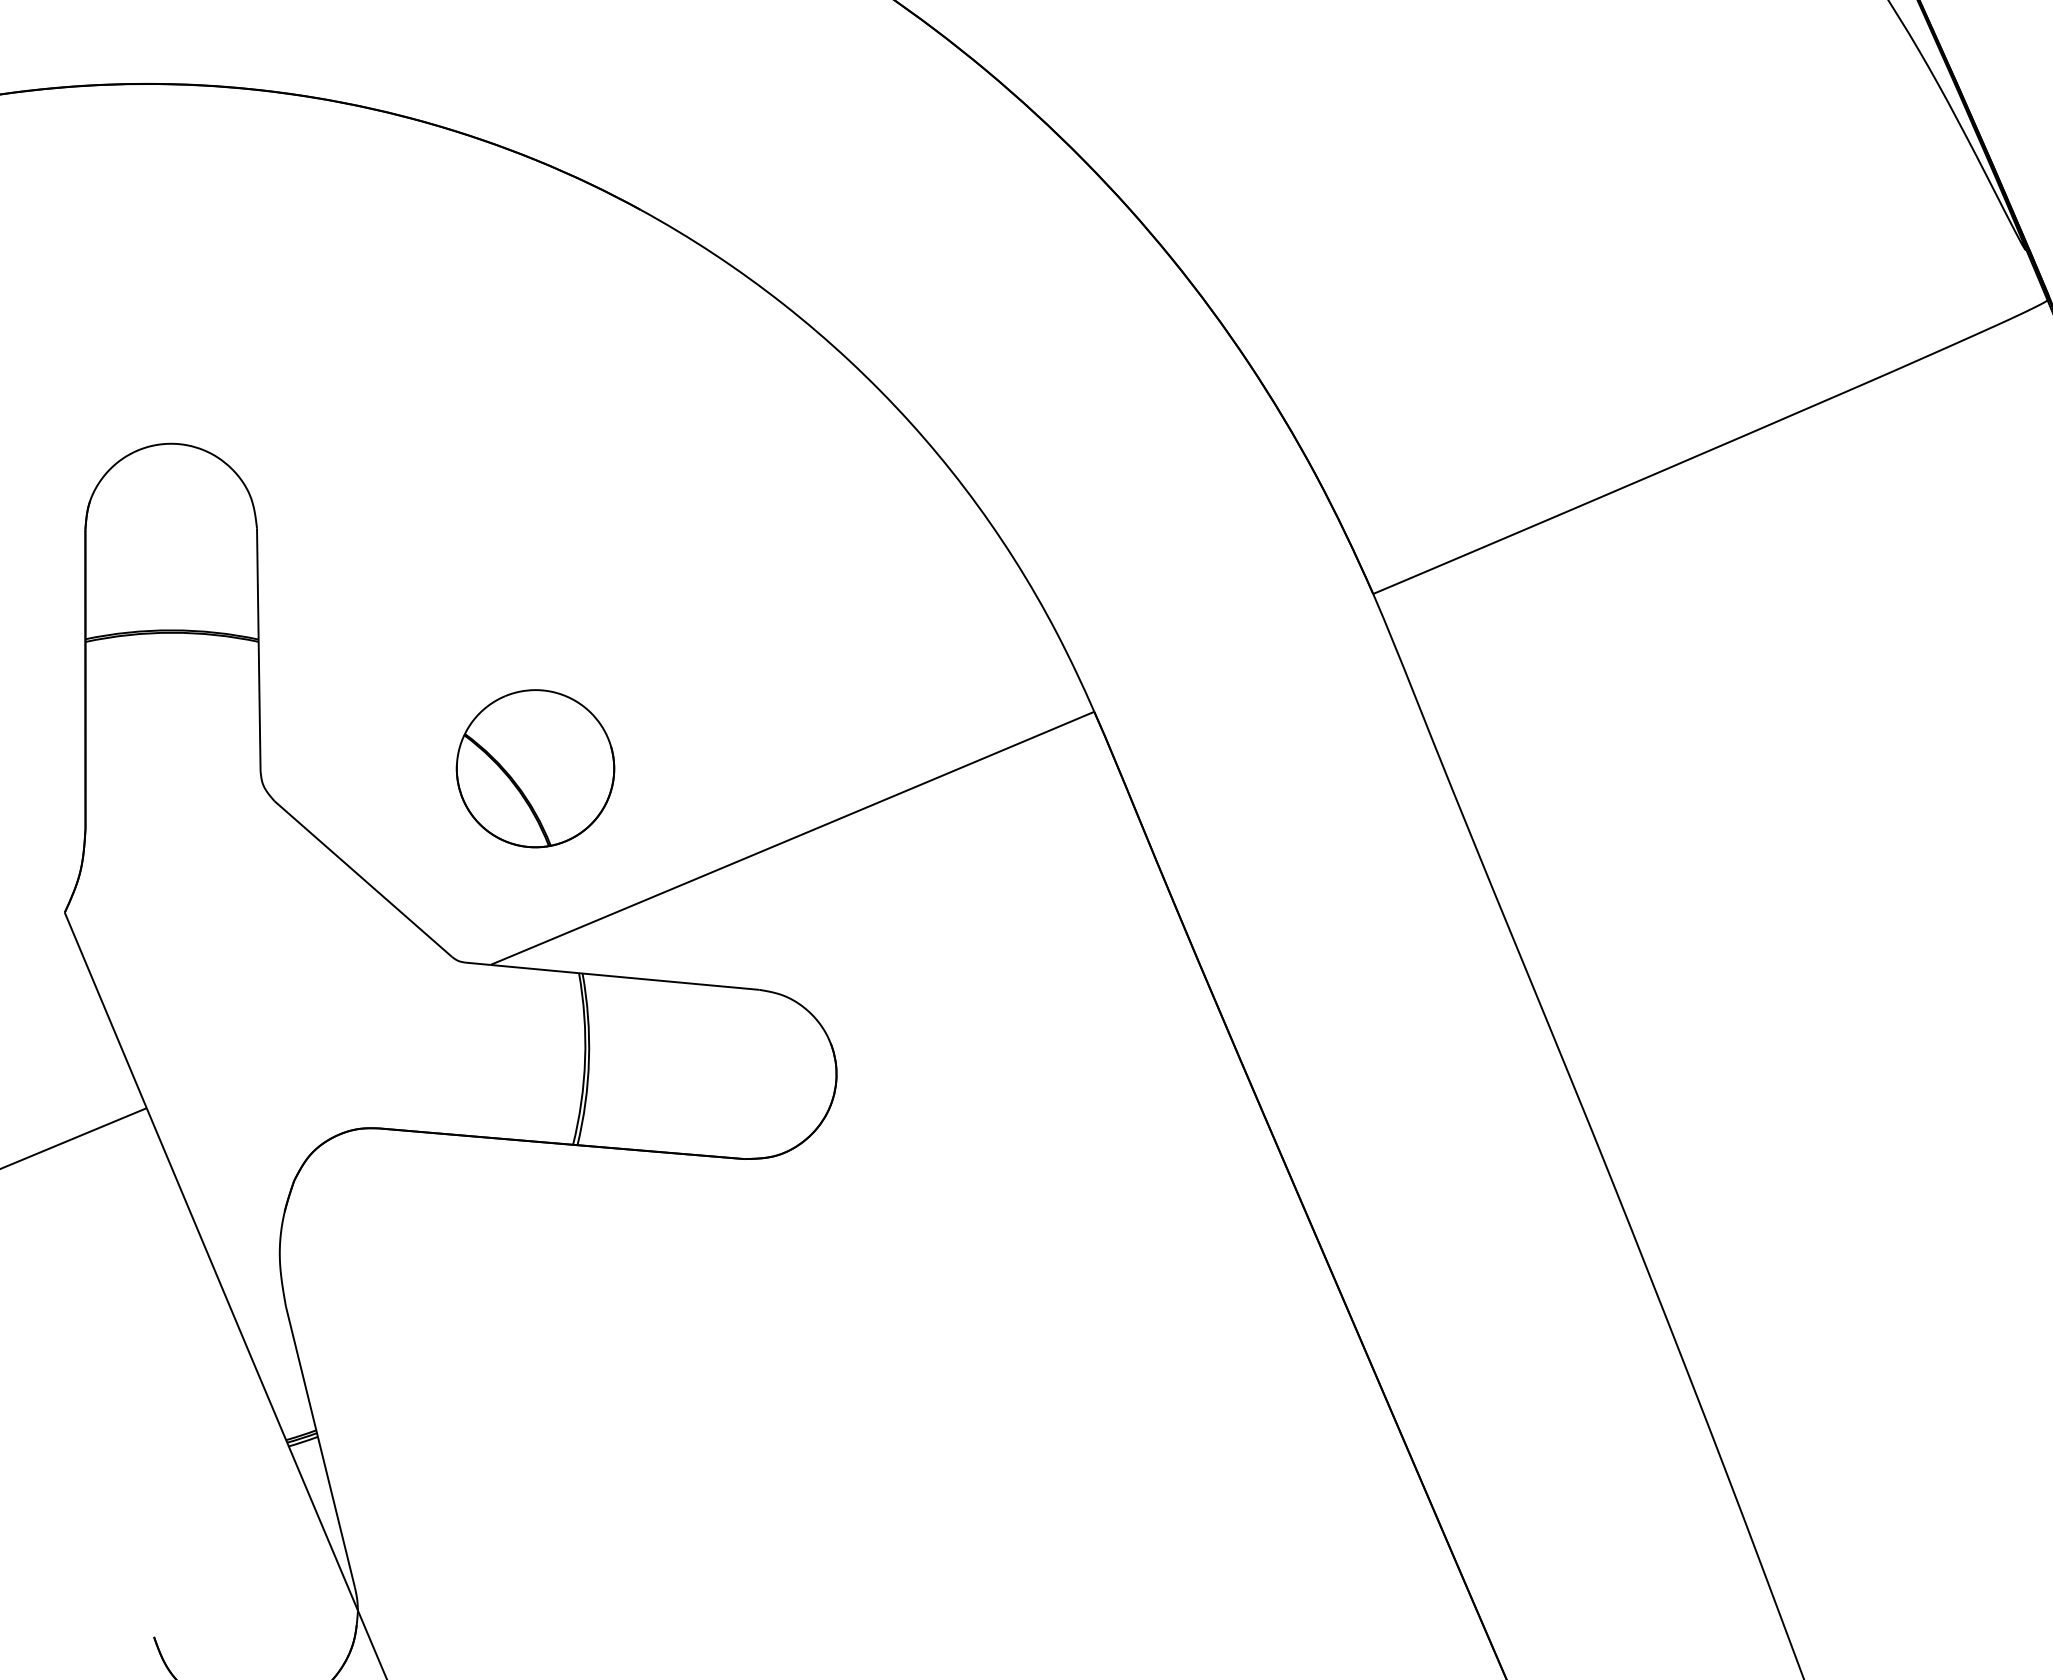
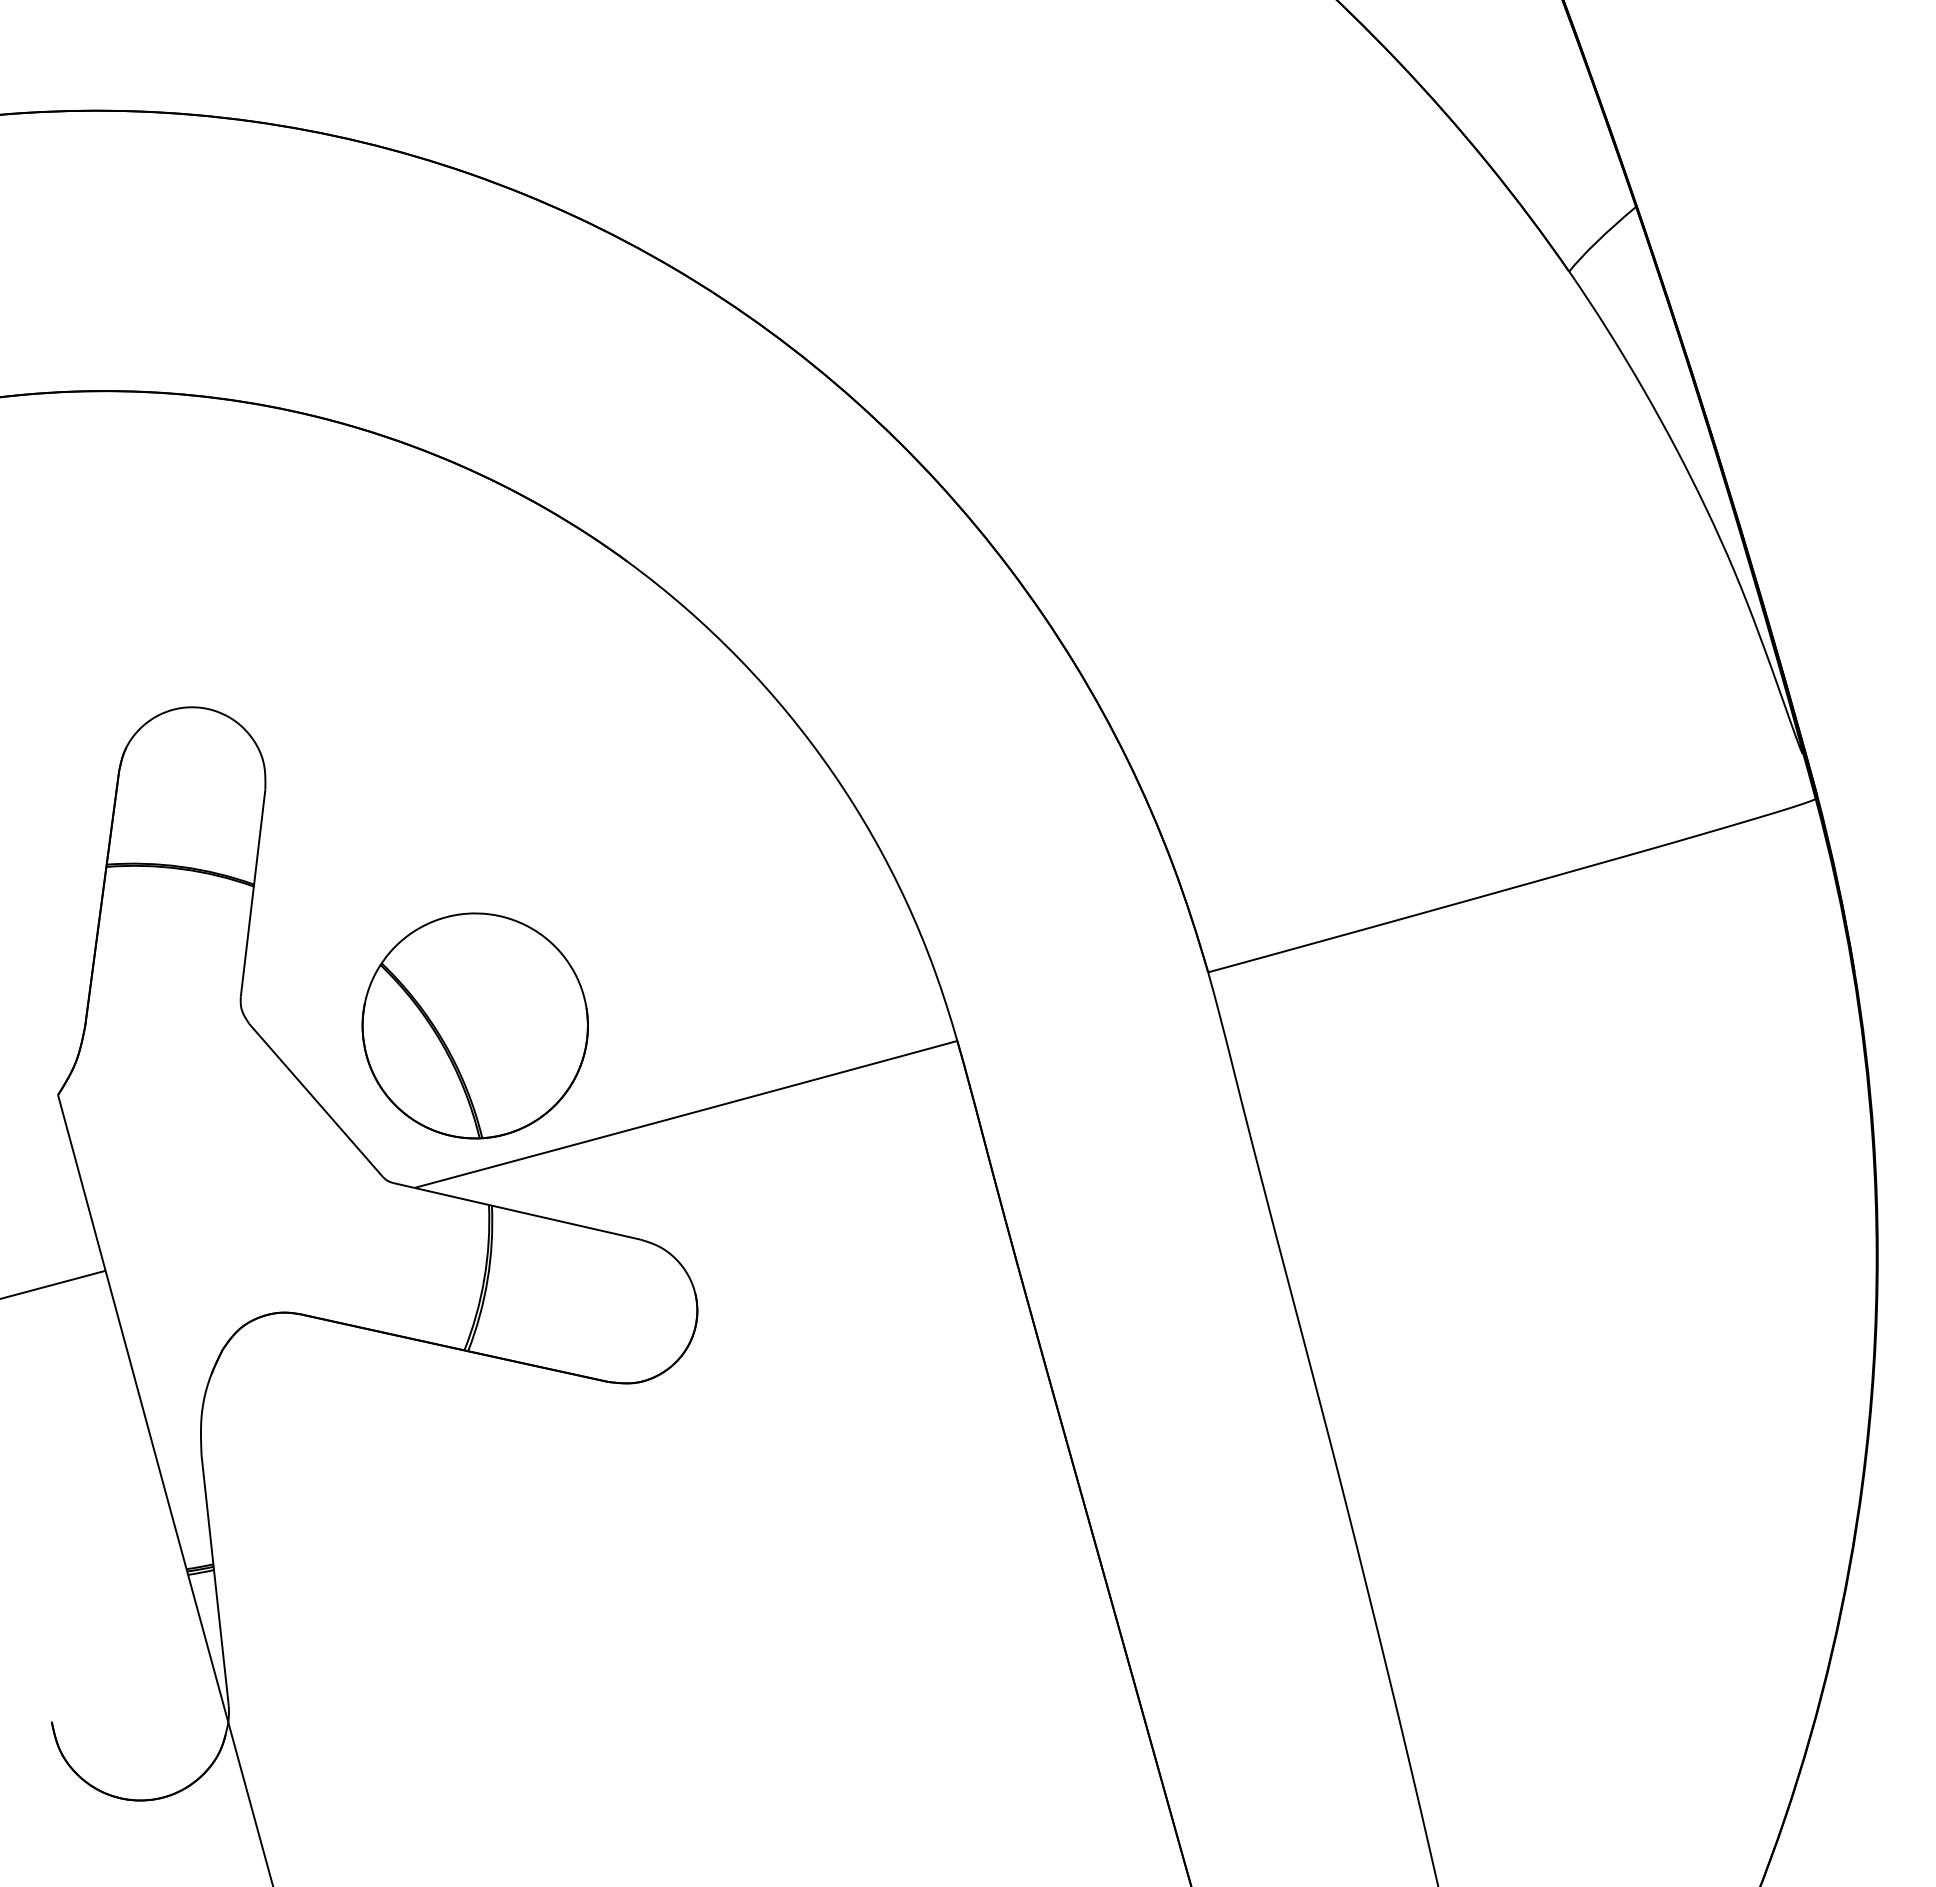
part: (534, 768) -> (474, 1025), size x1.67

